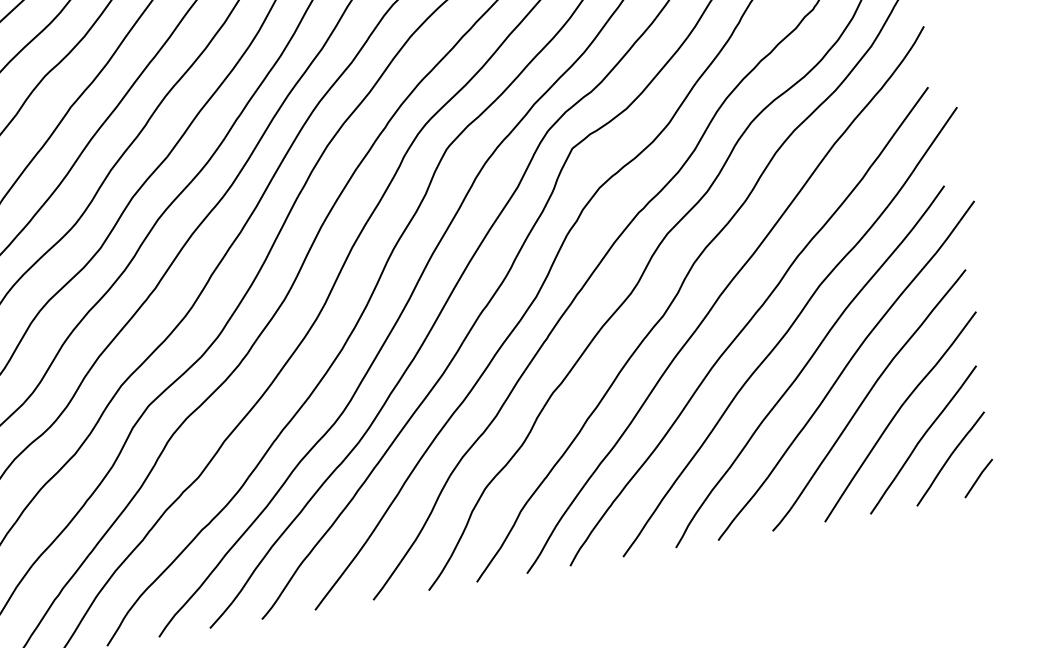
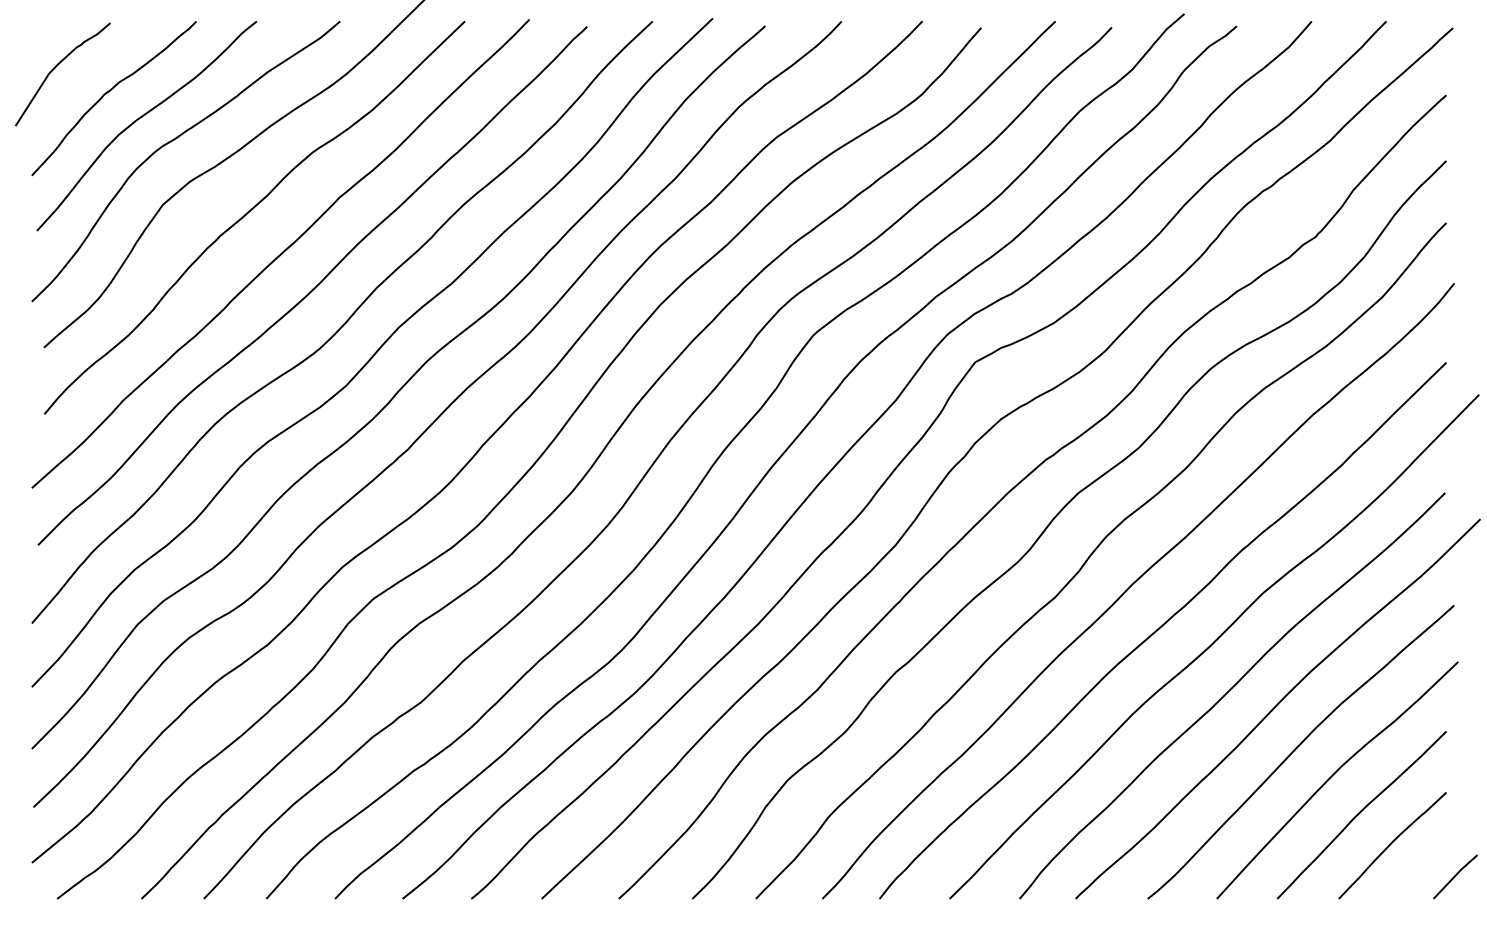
line: (978, 478) -> (1455, 876), moved

